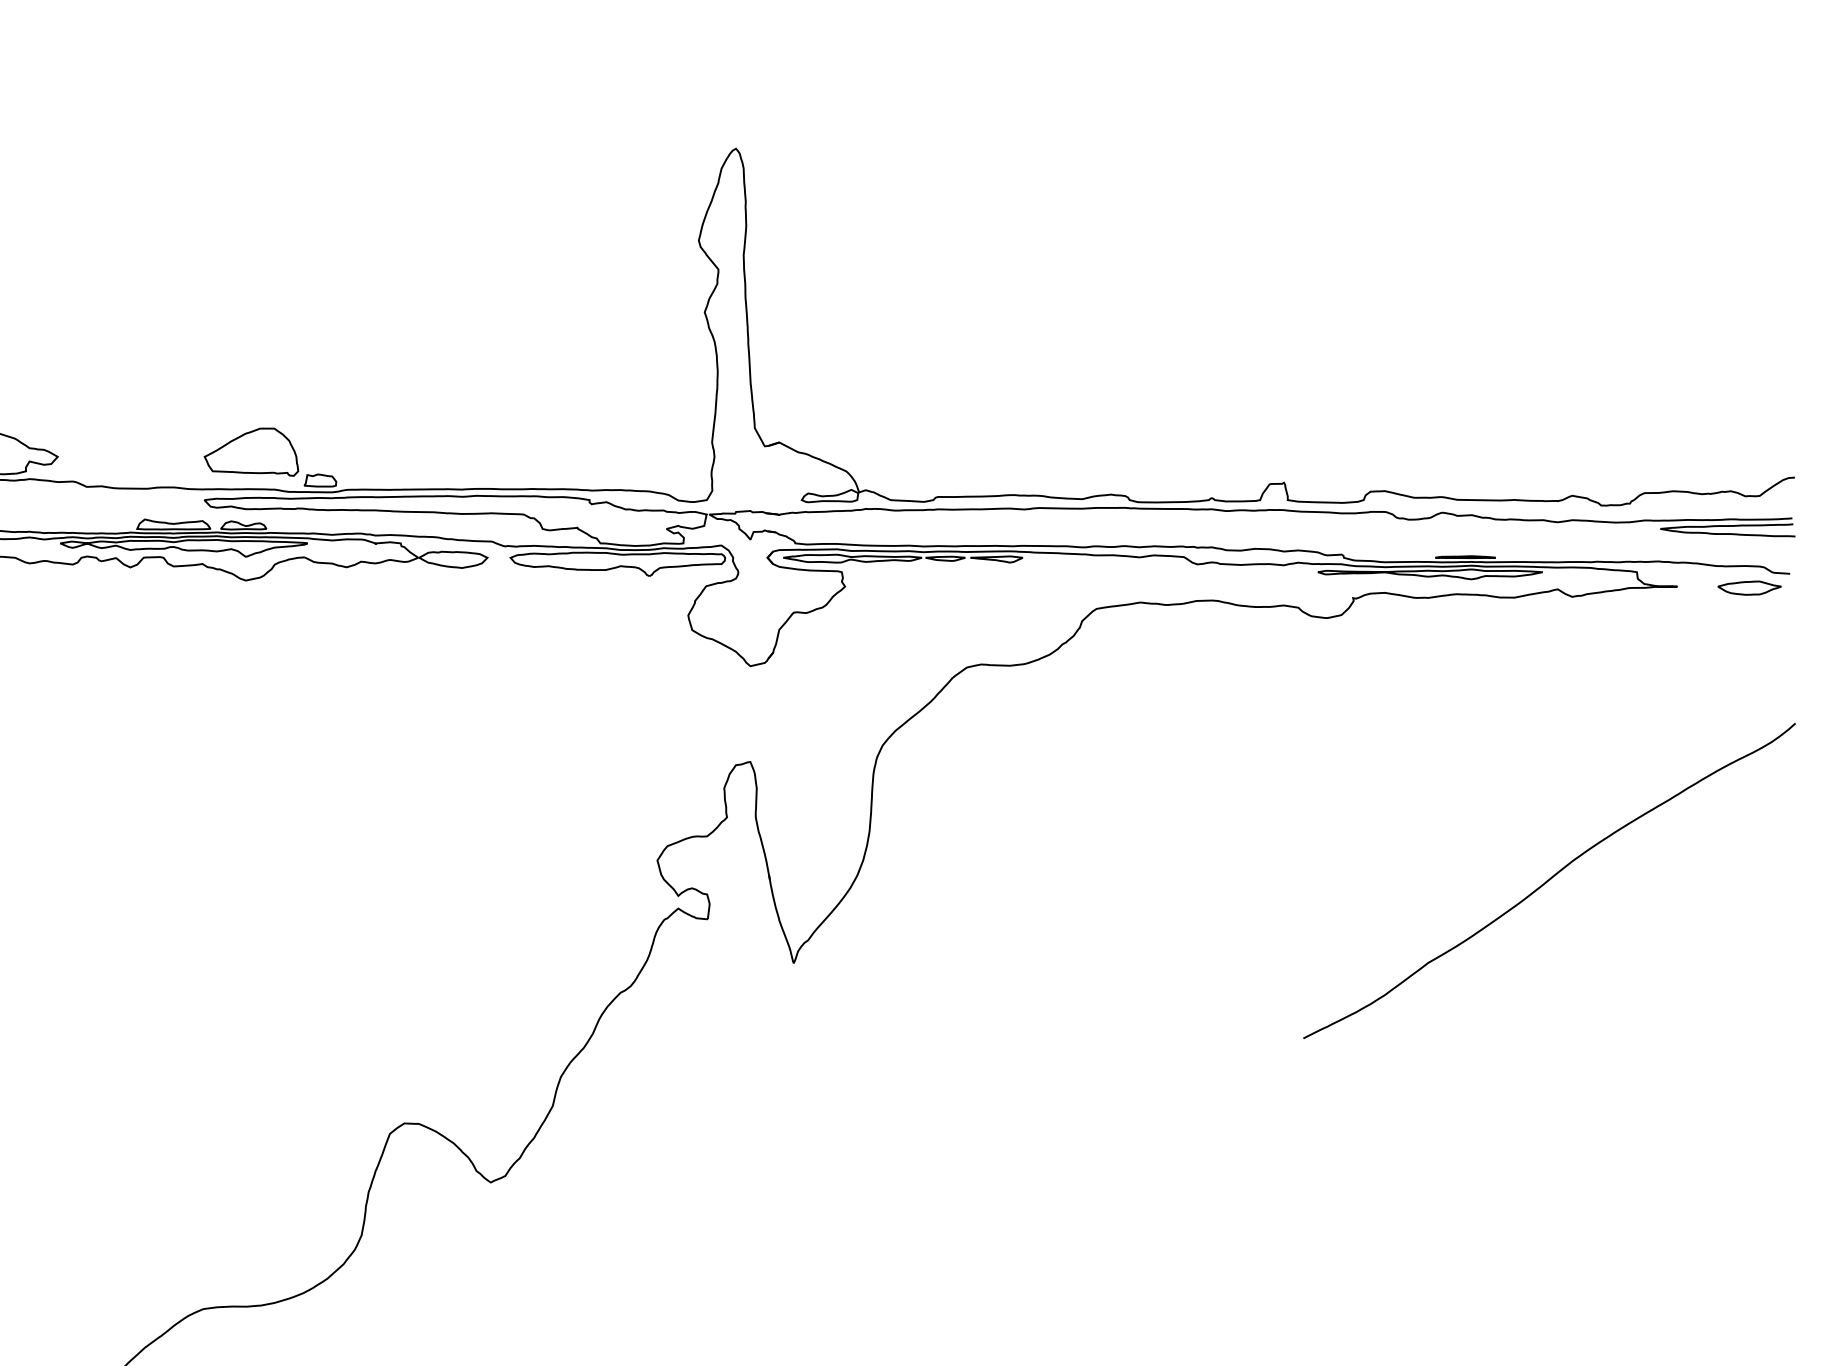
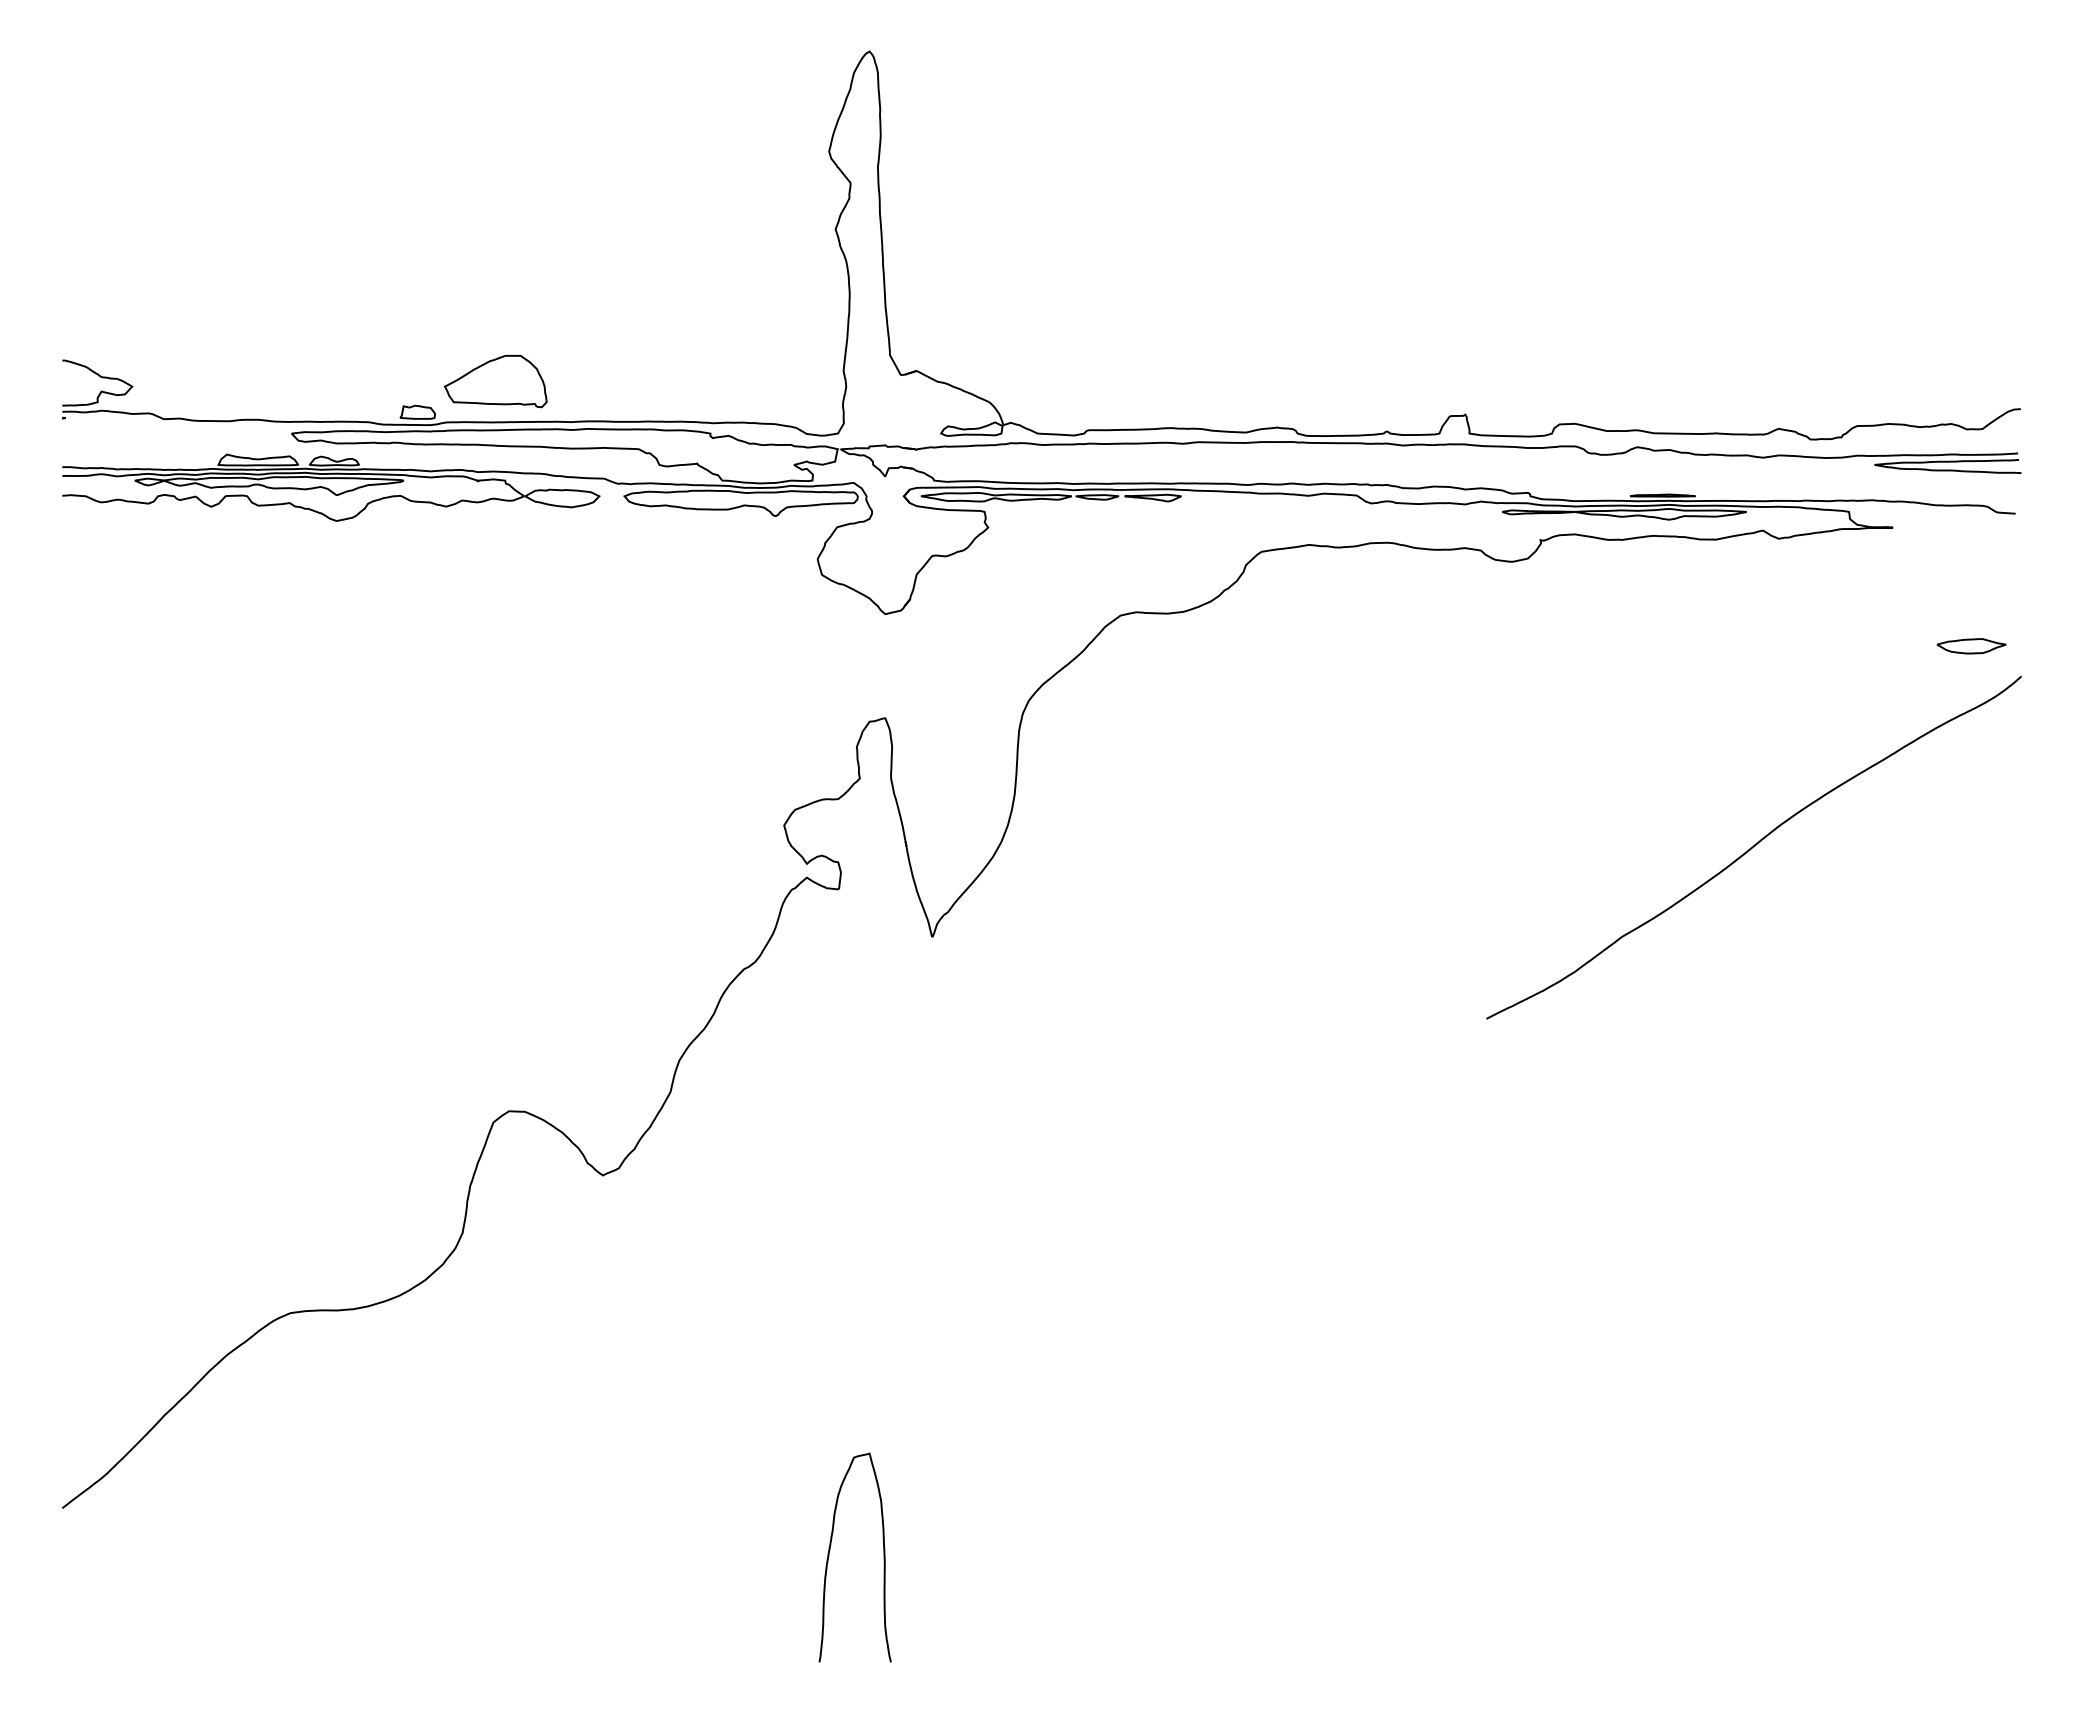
part: (251, 452) -> (495, 381), moved
part: (1749, 588) -> (1971, 646), moved

